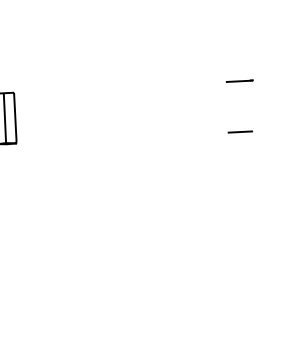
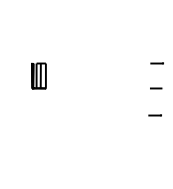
line: (239, 187) -> (154, 115), added

